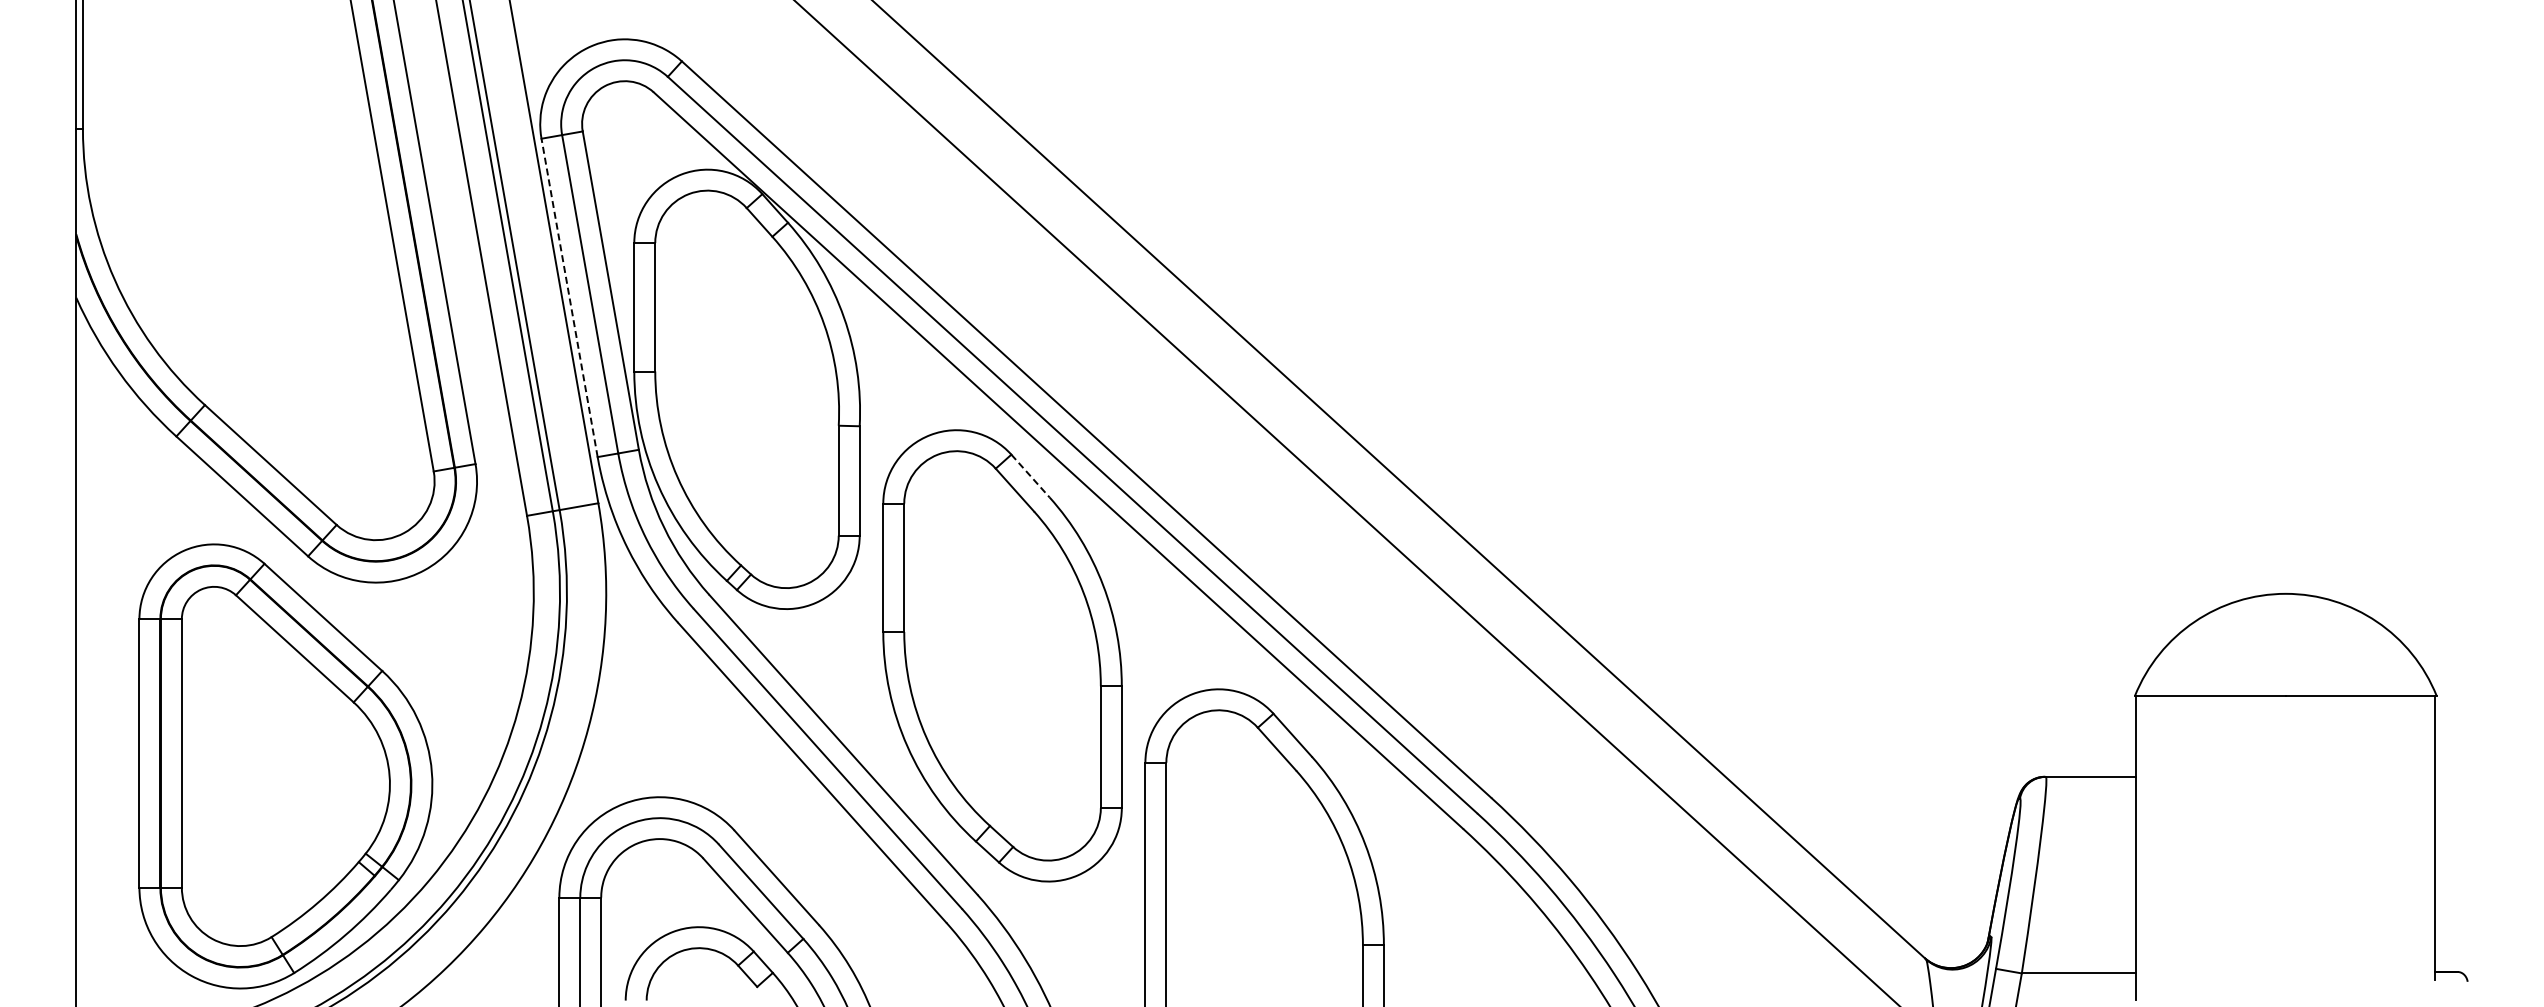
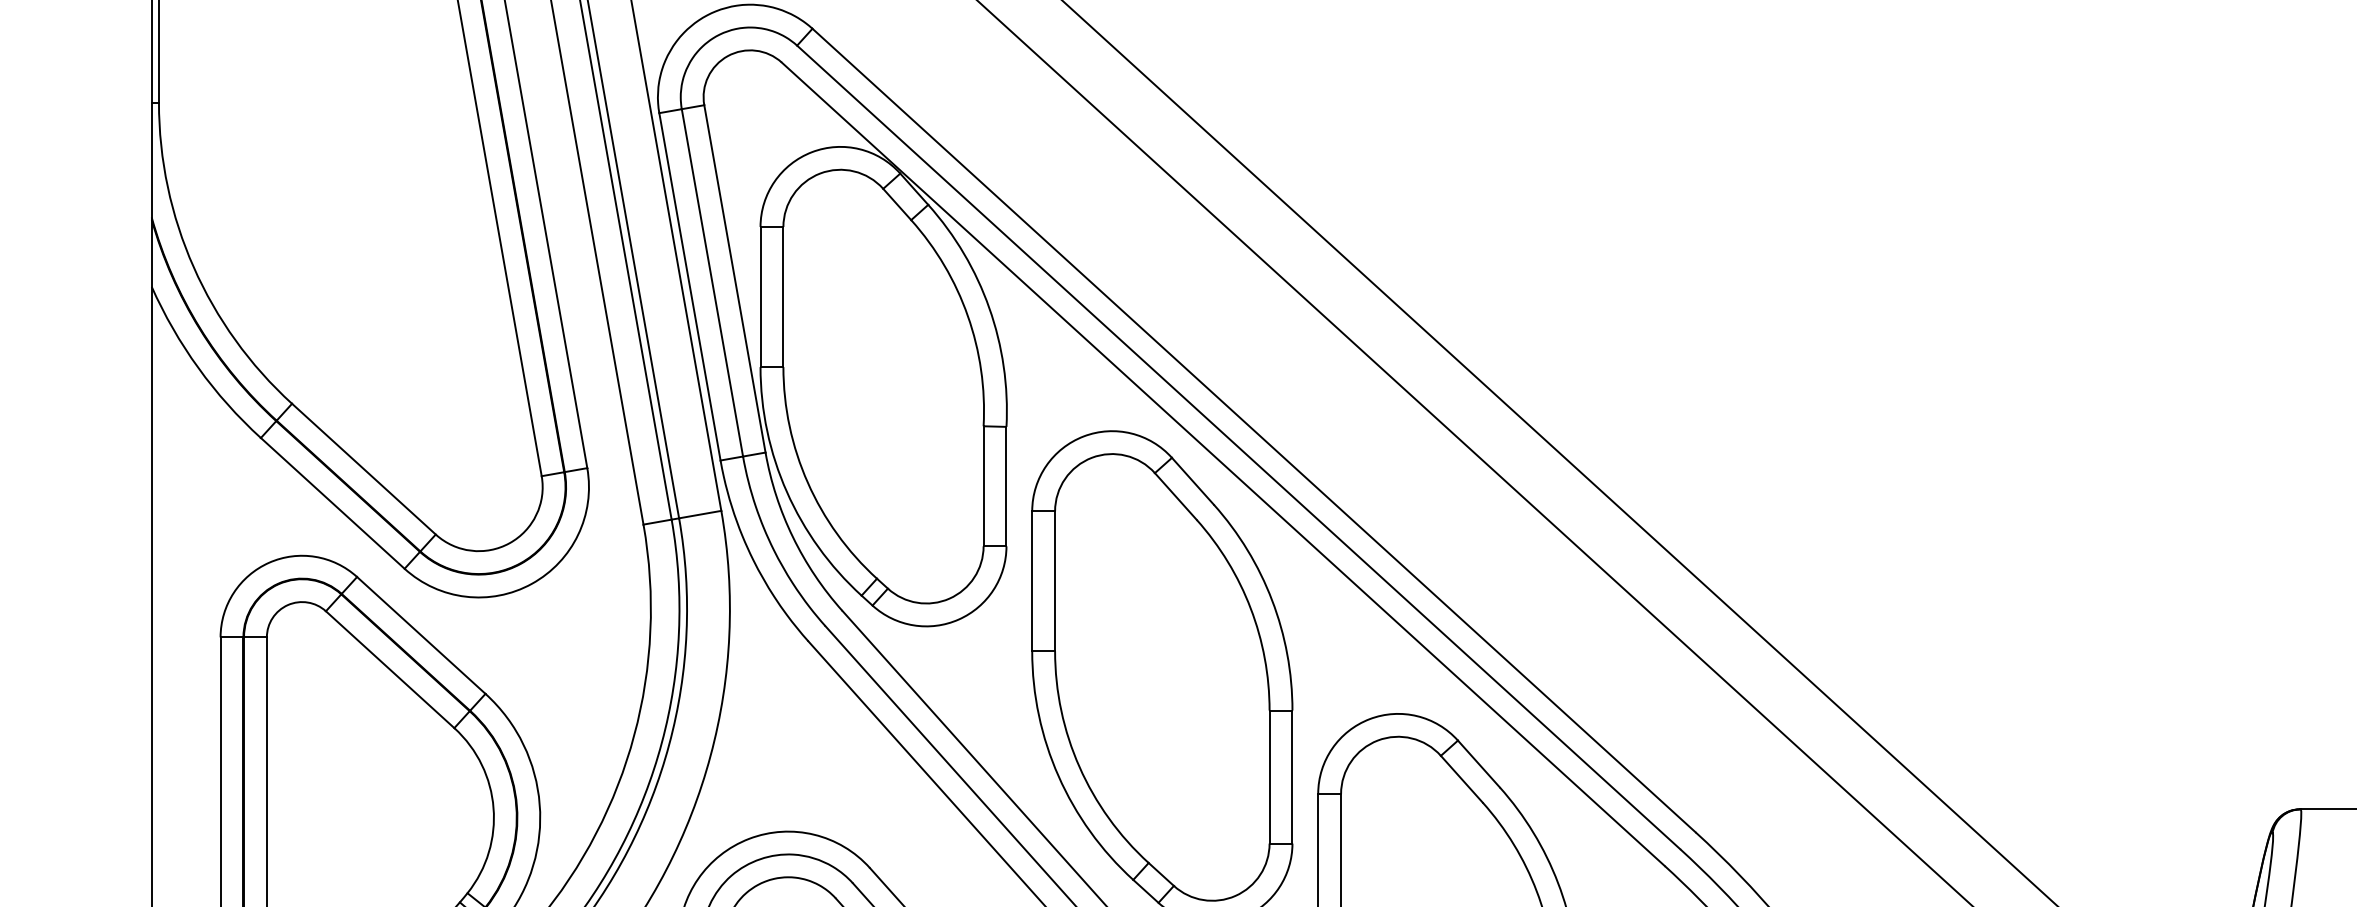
line: (569, 297) -> (689, 286), dashed -> solid
line: (1030, 476) -> (1192, 481), dashed -> solid

